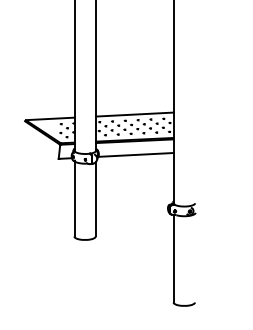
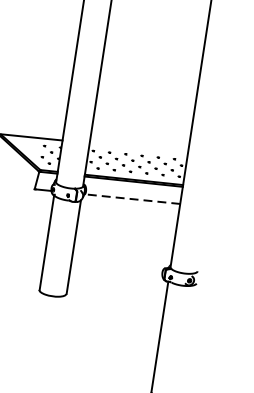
line: (134, 114) -> (138, 148), removed
line: (135, 154) -> (132, 198), solid -> dashed

